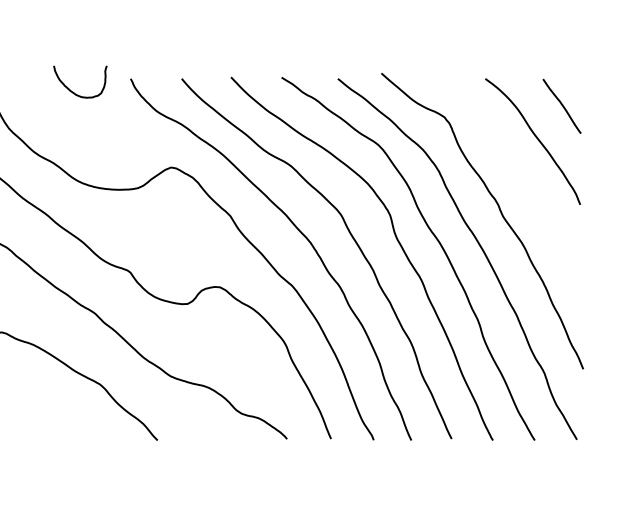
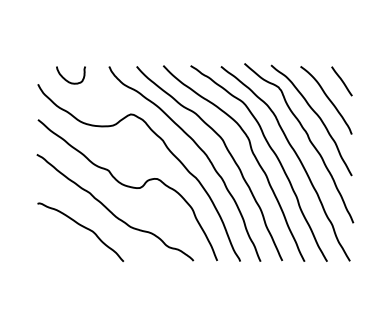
curve: (75, 91) -> (68, 80), moved
curve: (514, 169) -> (316, 115), added

